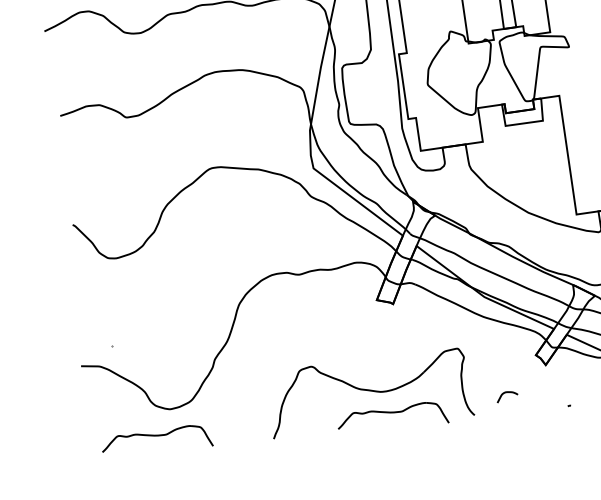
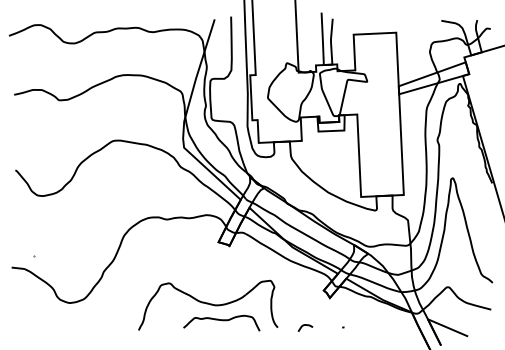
curve: (506, 392) -> (305, 325), moved
part: (156, 439) -> (58, 322), removed

